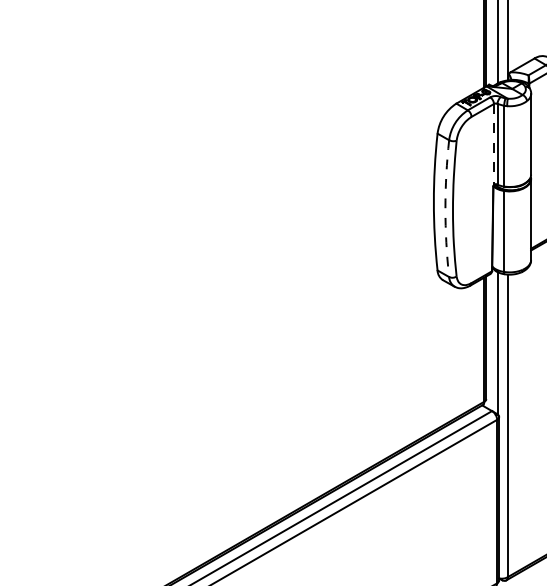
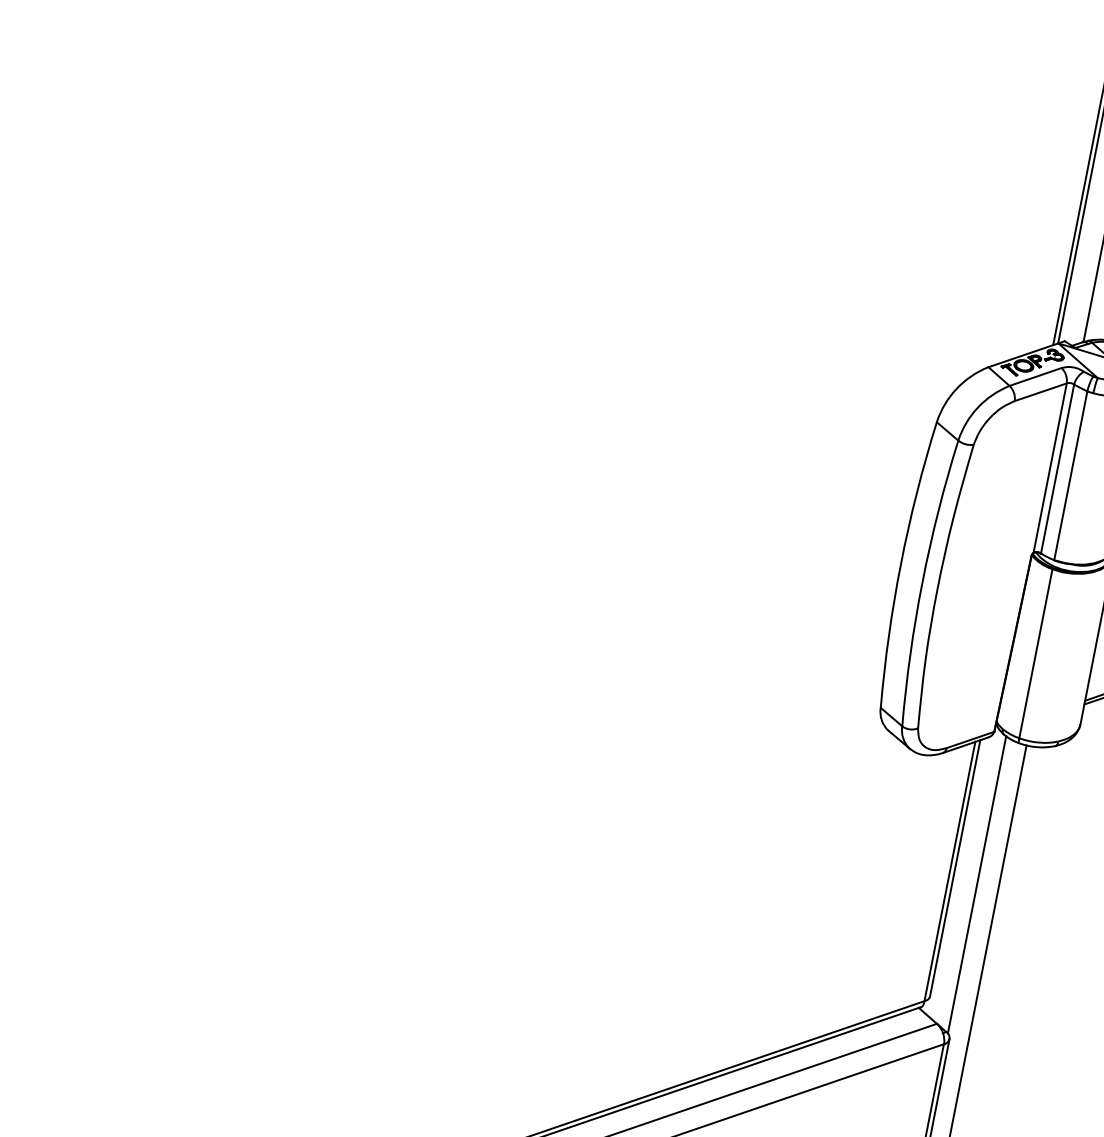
line: (493, 144) -> (1049, 467), dashed -> solid
arc: (445, 208) -> (922, 581), dashed -> solid

